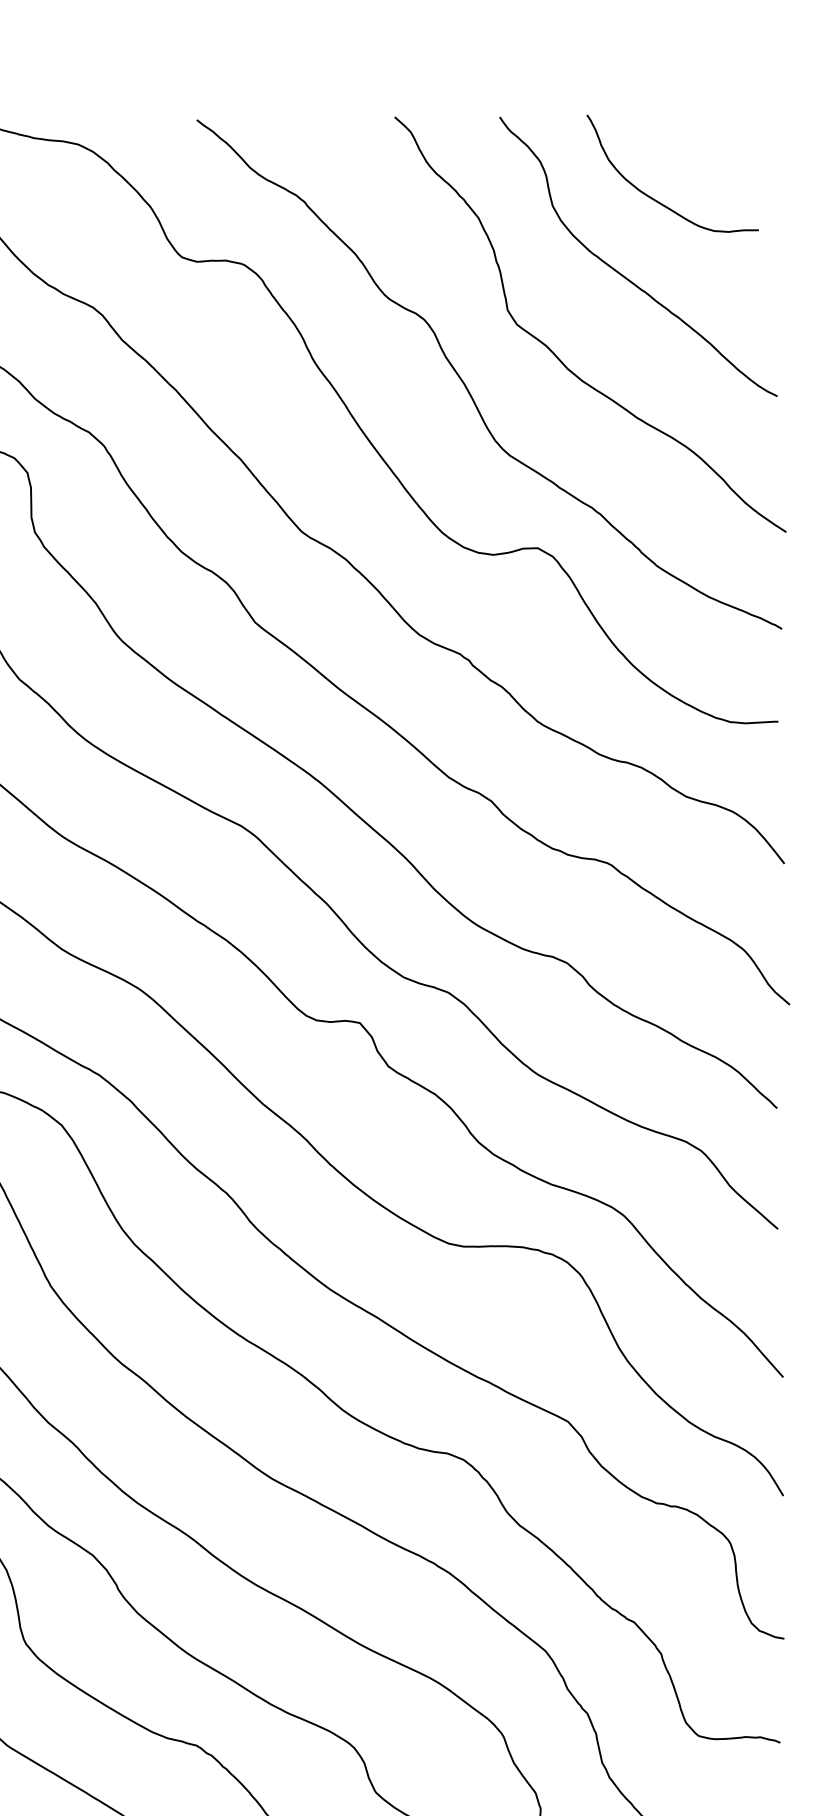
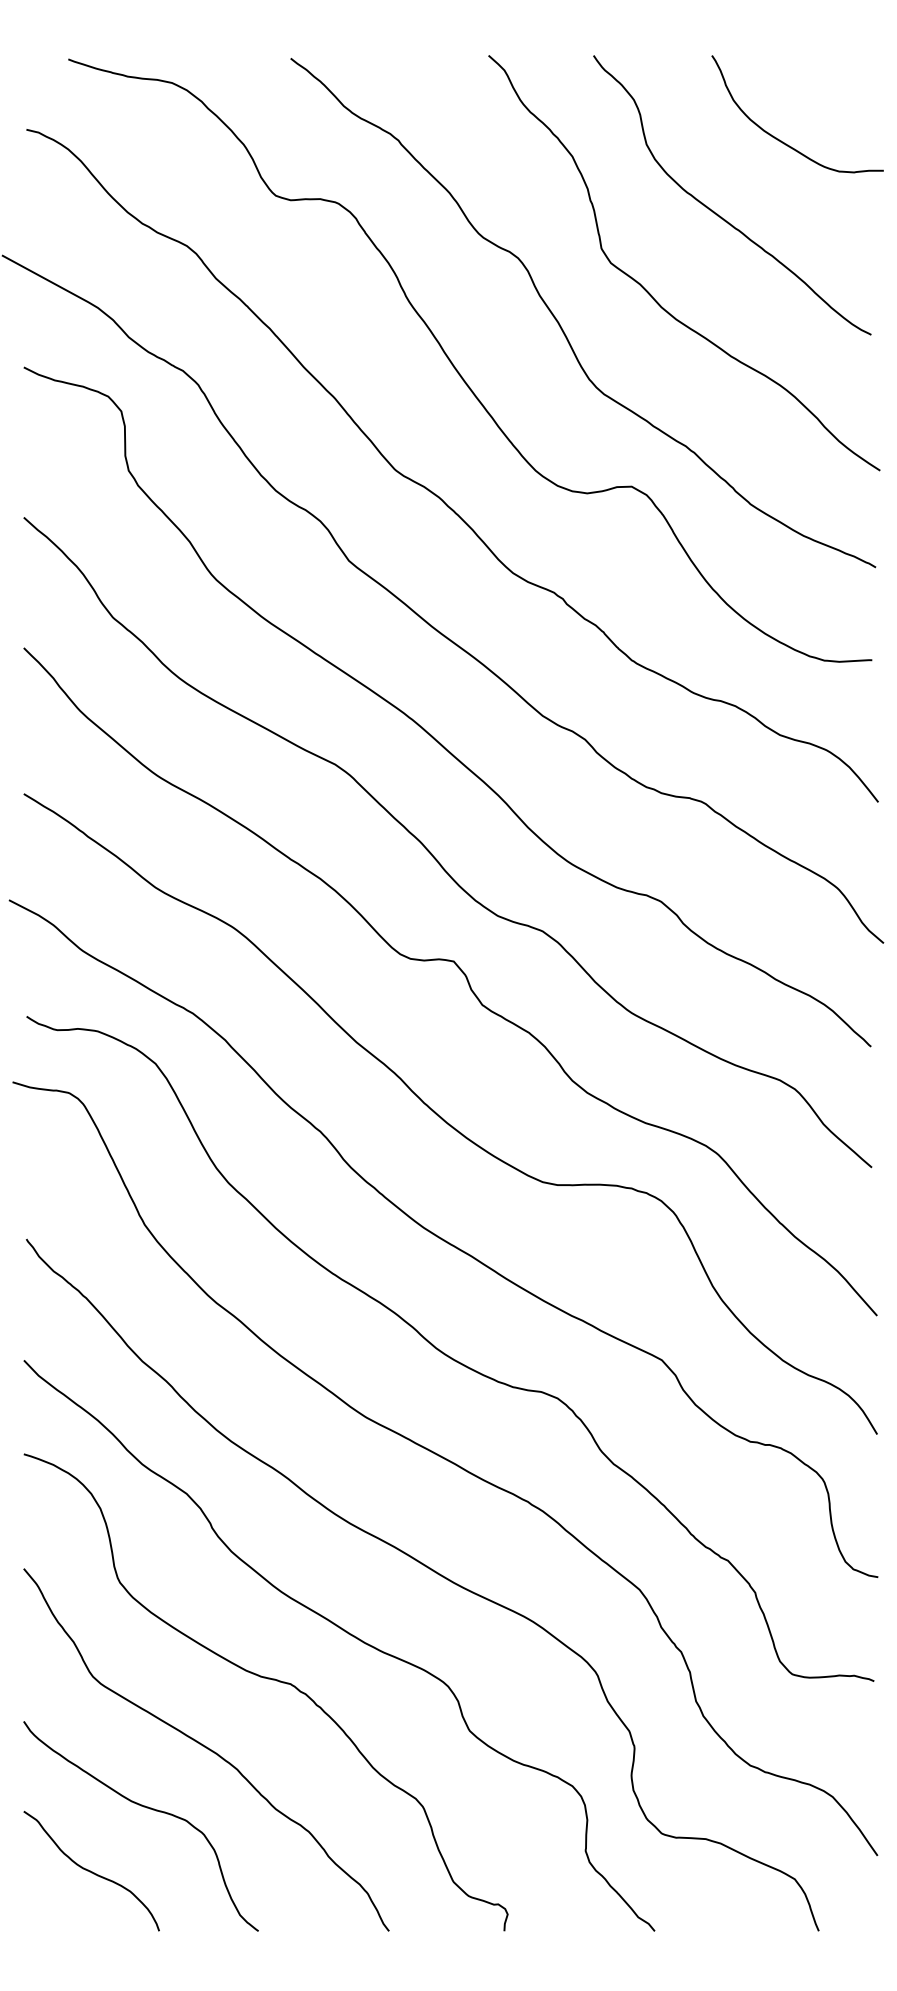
curve: (658, 201) -> (783, 141), moved

